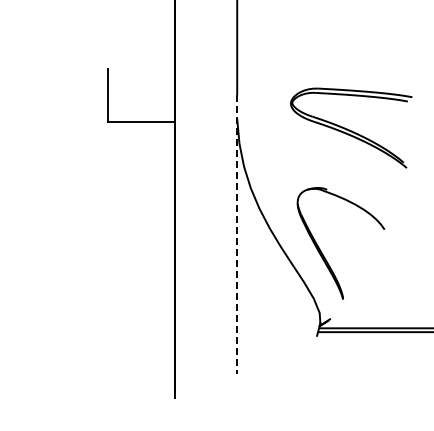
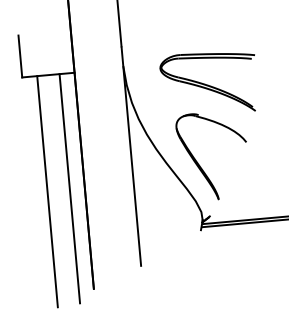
part: (351, 127) -> (209, 83), moved
line: (237, 235) -> (131, 157), dashed -> solid
line: (155, 268) -> (69, 188), added
line: (127, 269) -> (47, 191), added

